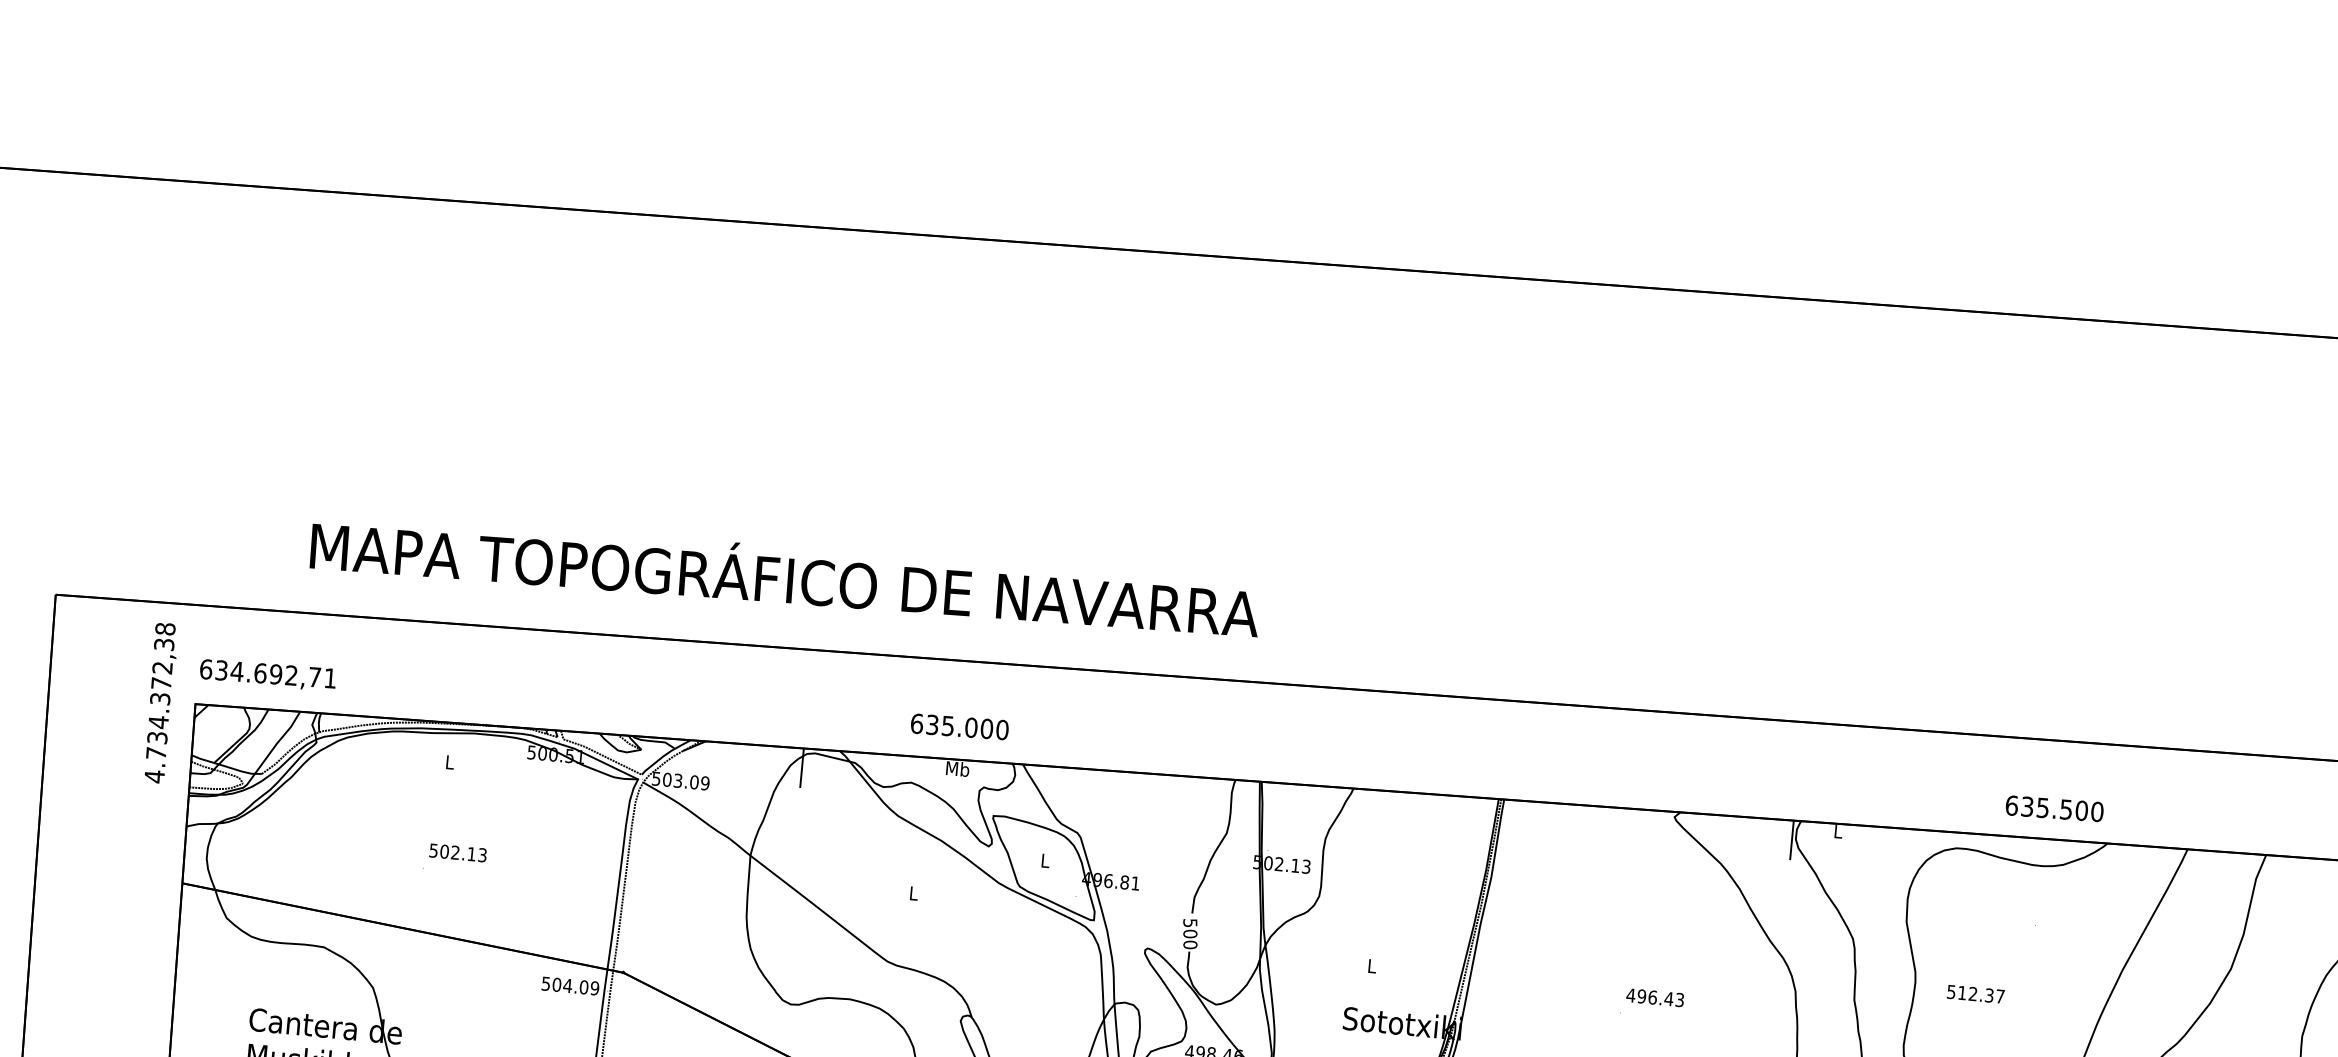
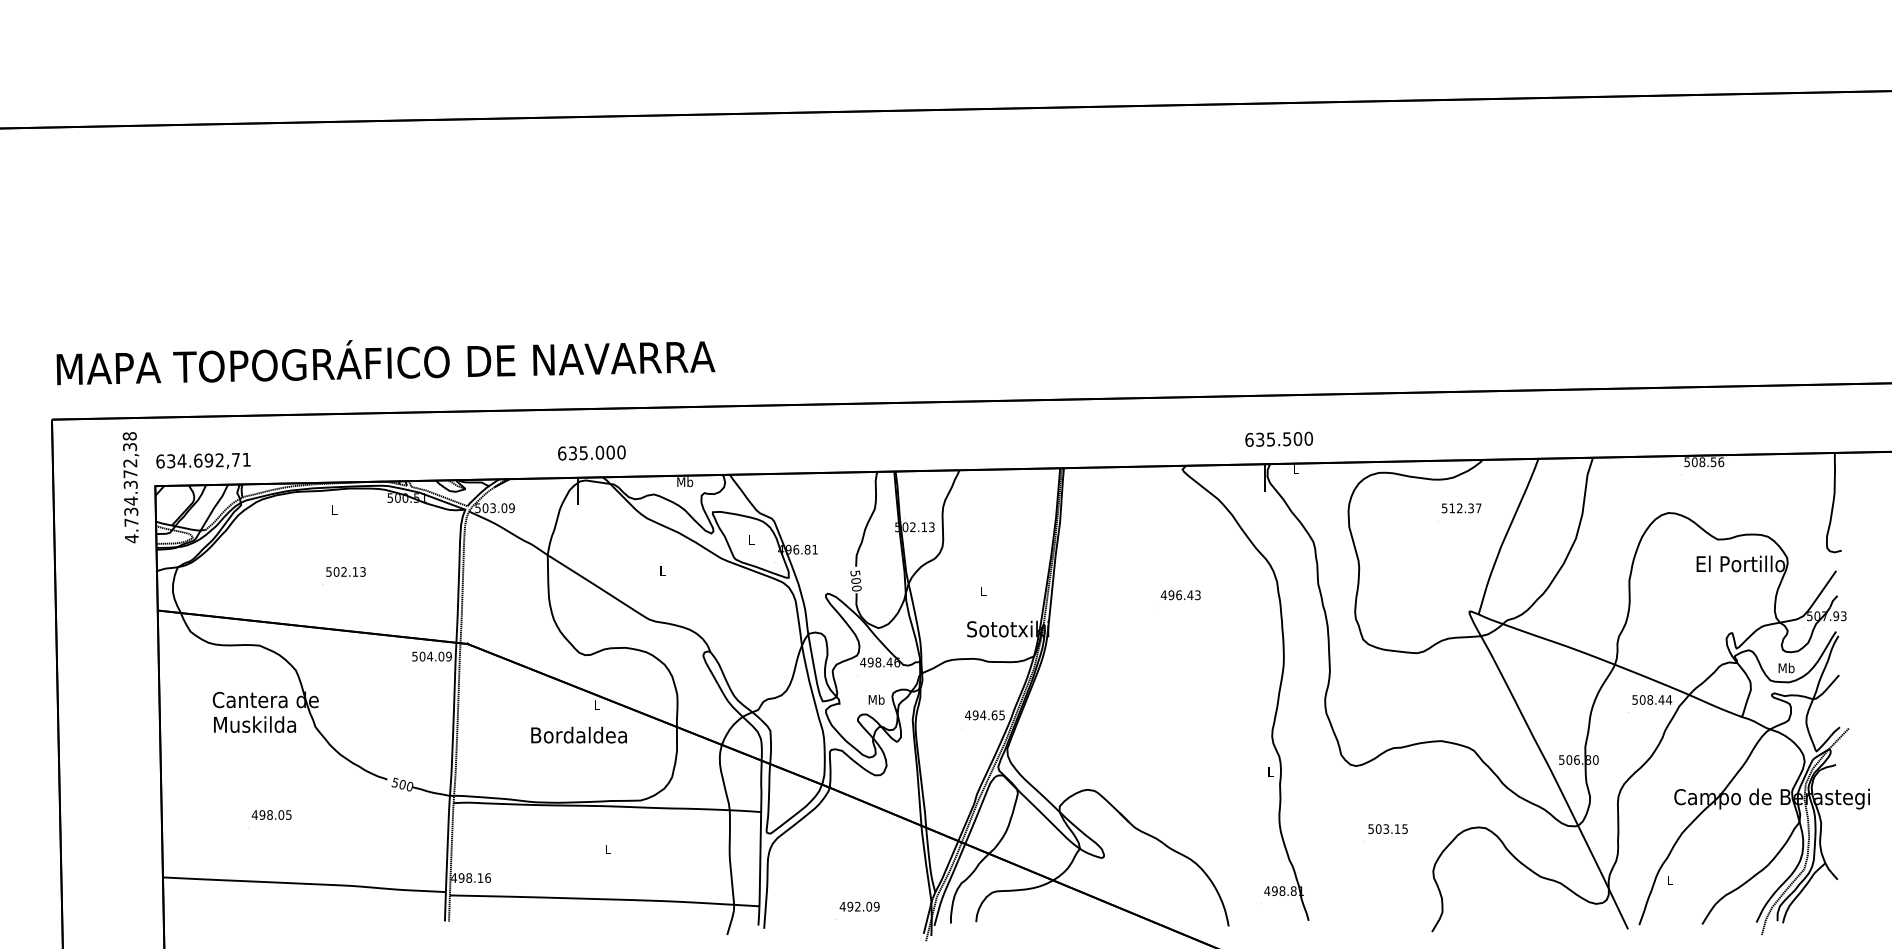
text: (784, 579) -> (385, 362), moved
text: (959, 726) -> (591, 452), moved
text: (2053, 807) -> (1278, 438), moved
text: (1975, 994) -> (1461, 508), moved

